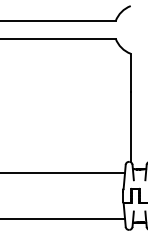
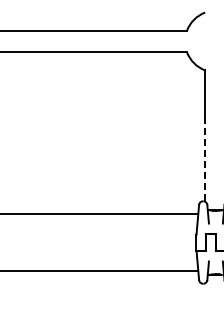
line: (131, 127) -> (205, 159), solid -> dashed

